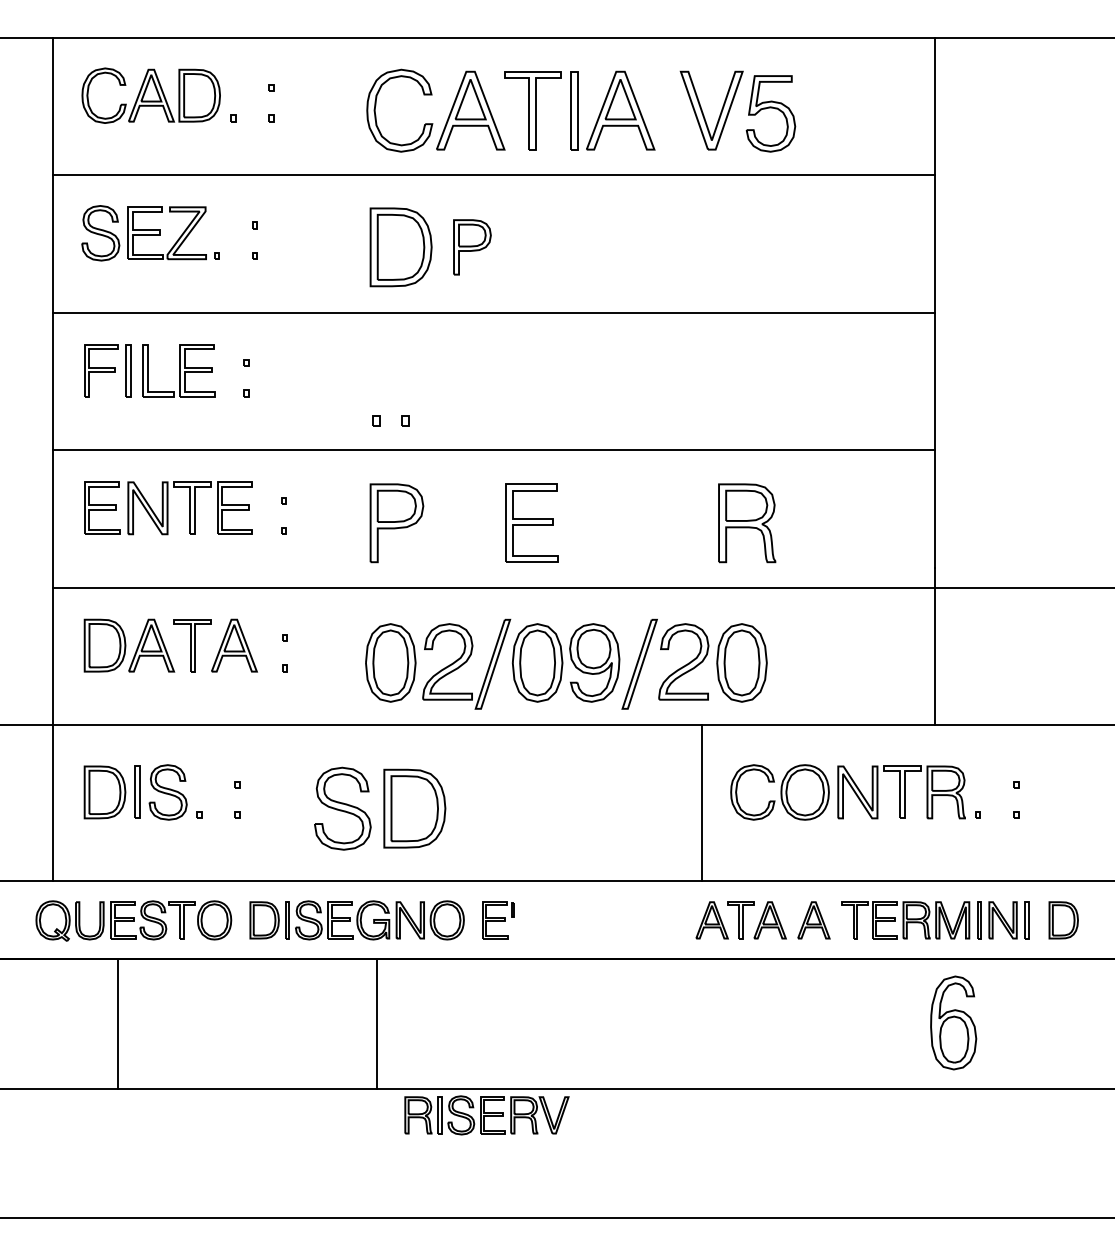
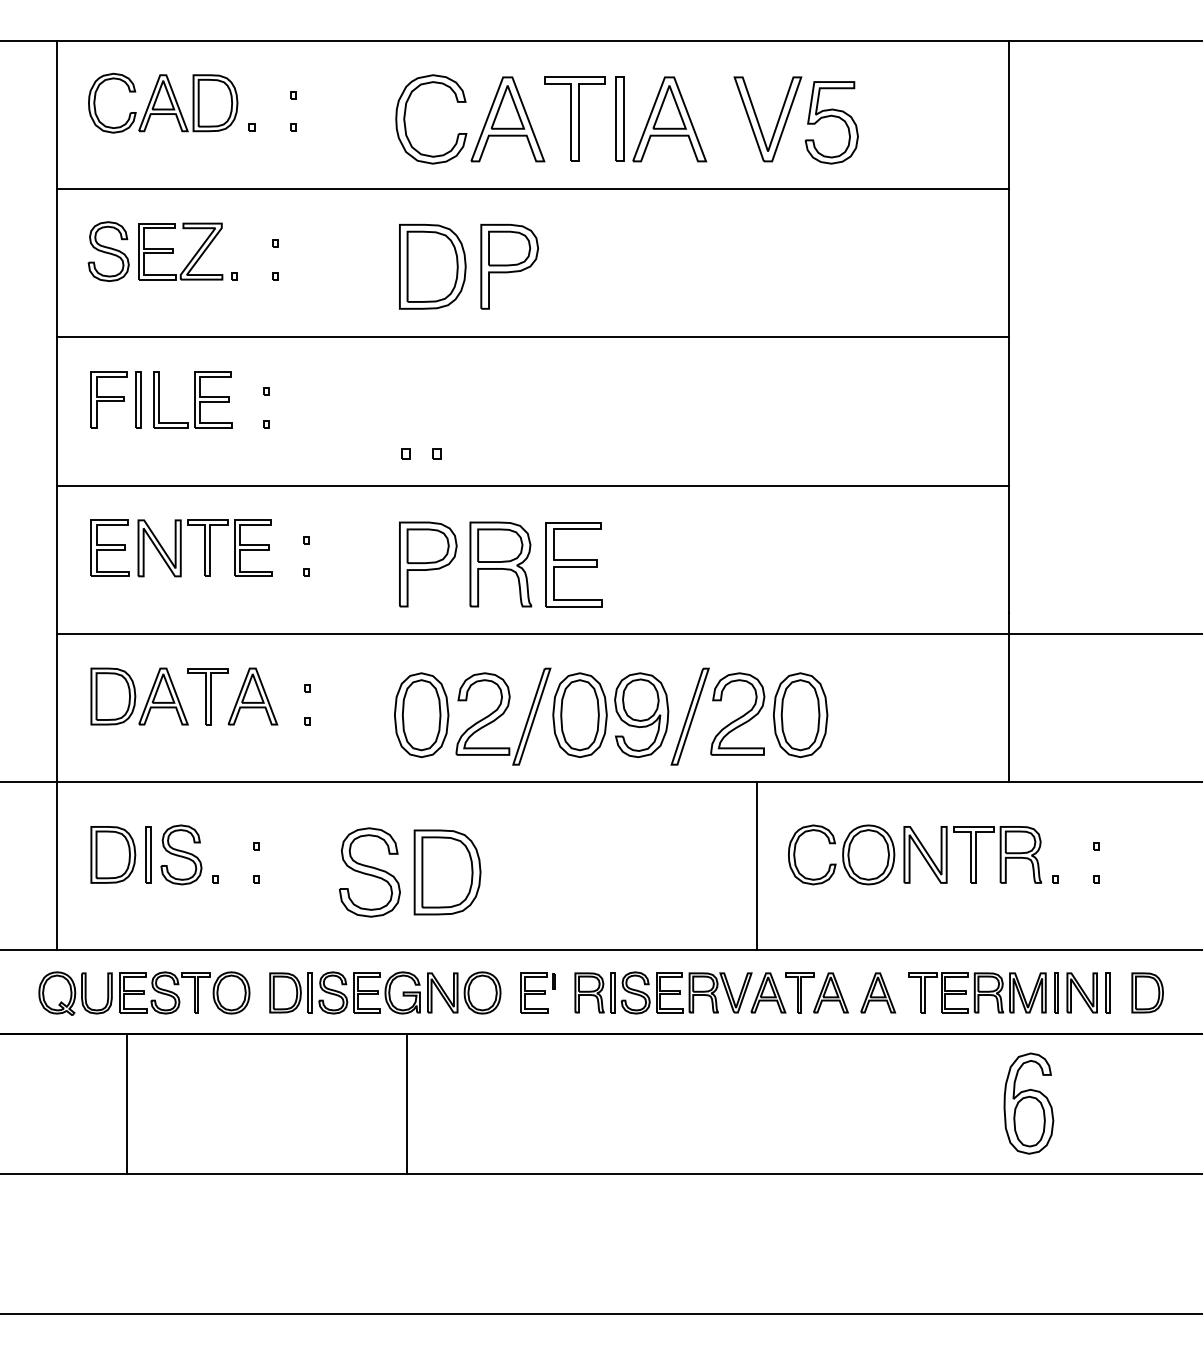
part: (472, 247) -> (509, 266), size x1.43
part: (747, 523) -> (501, 564), moved
part: (486, 1115) -> (662, 993), moved

